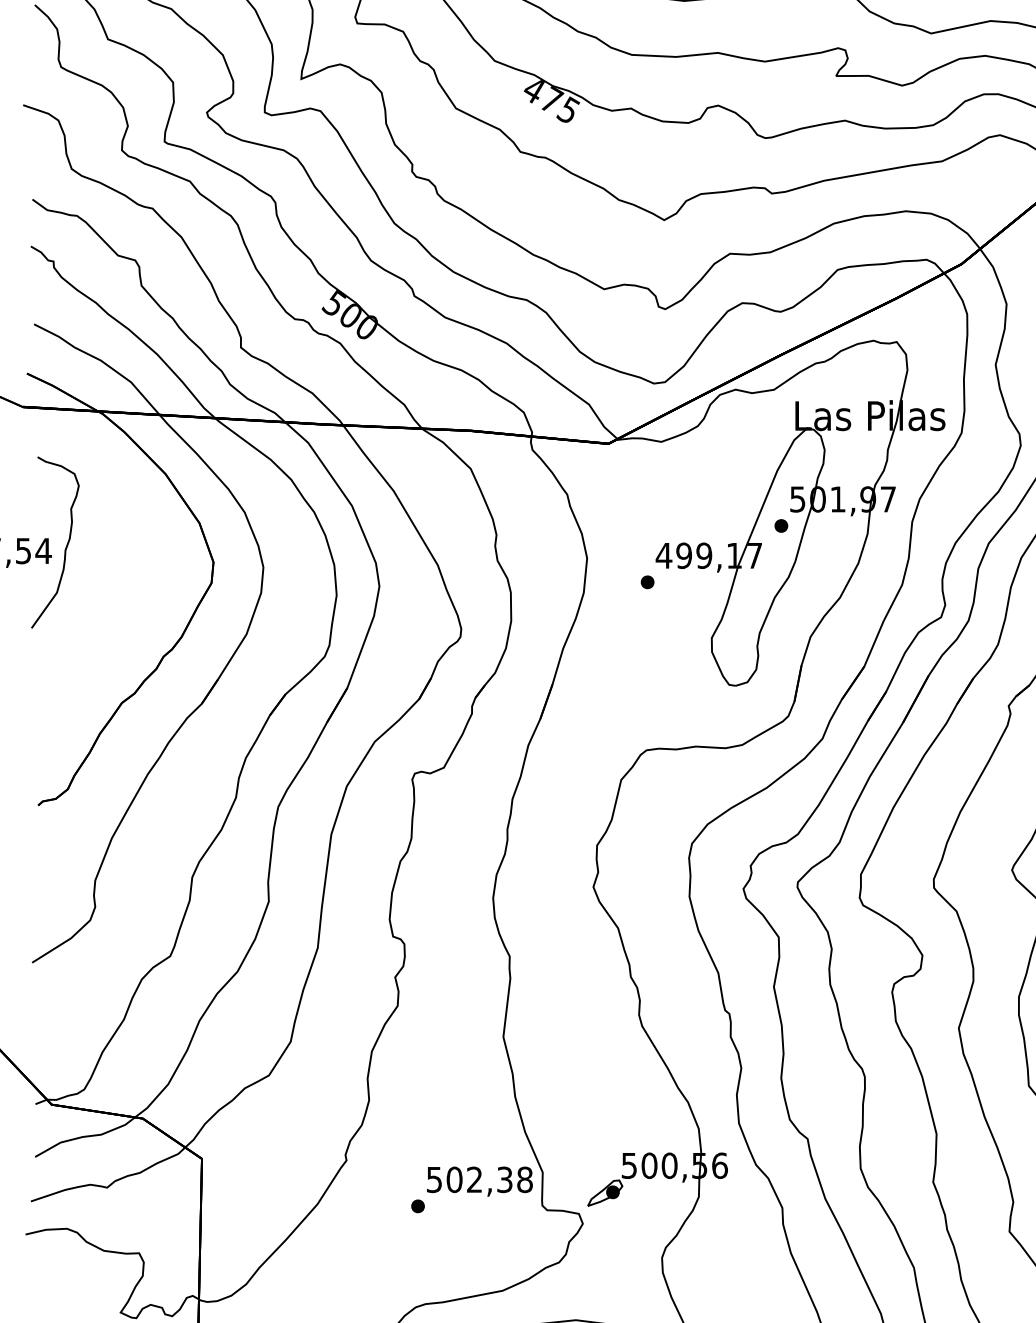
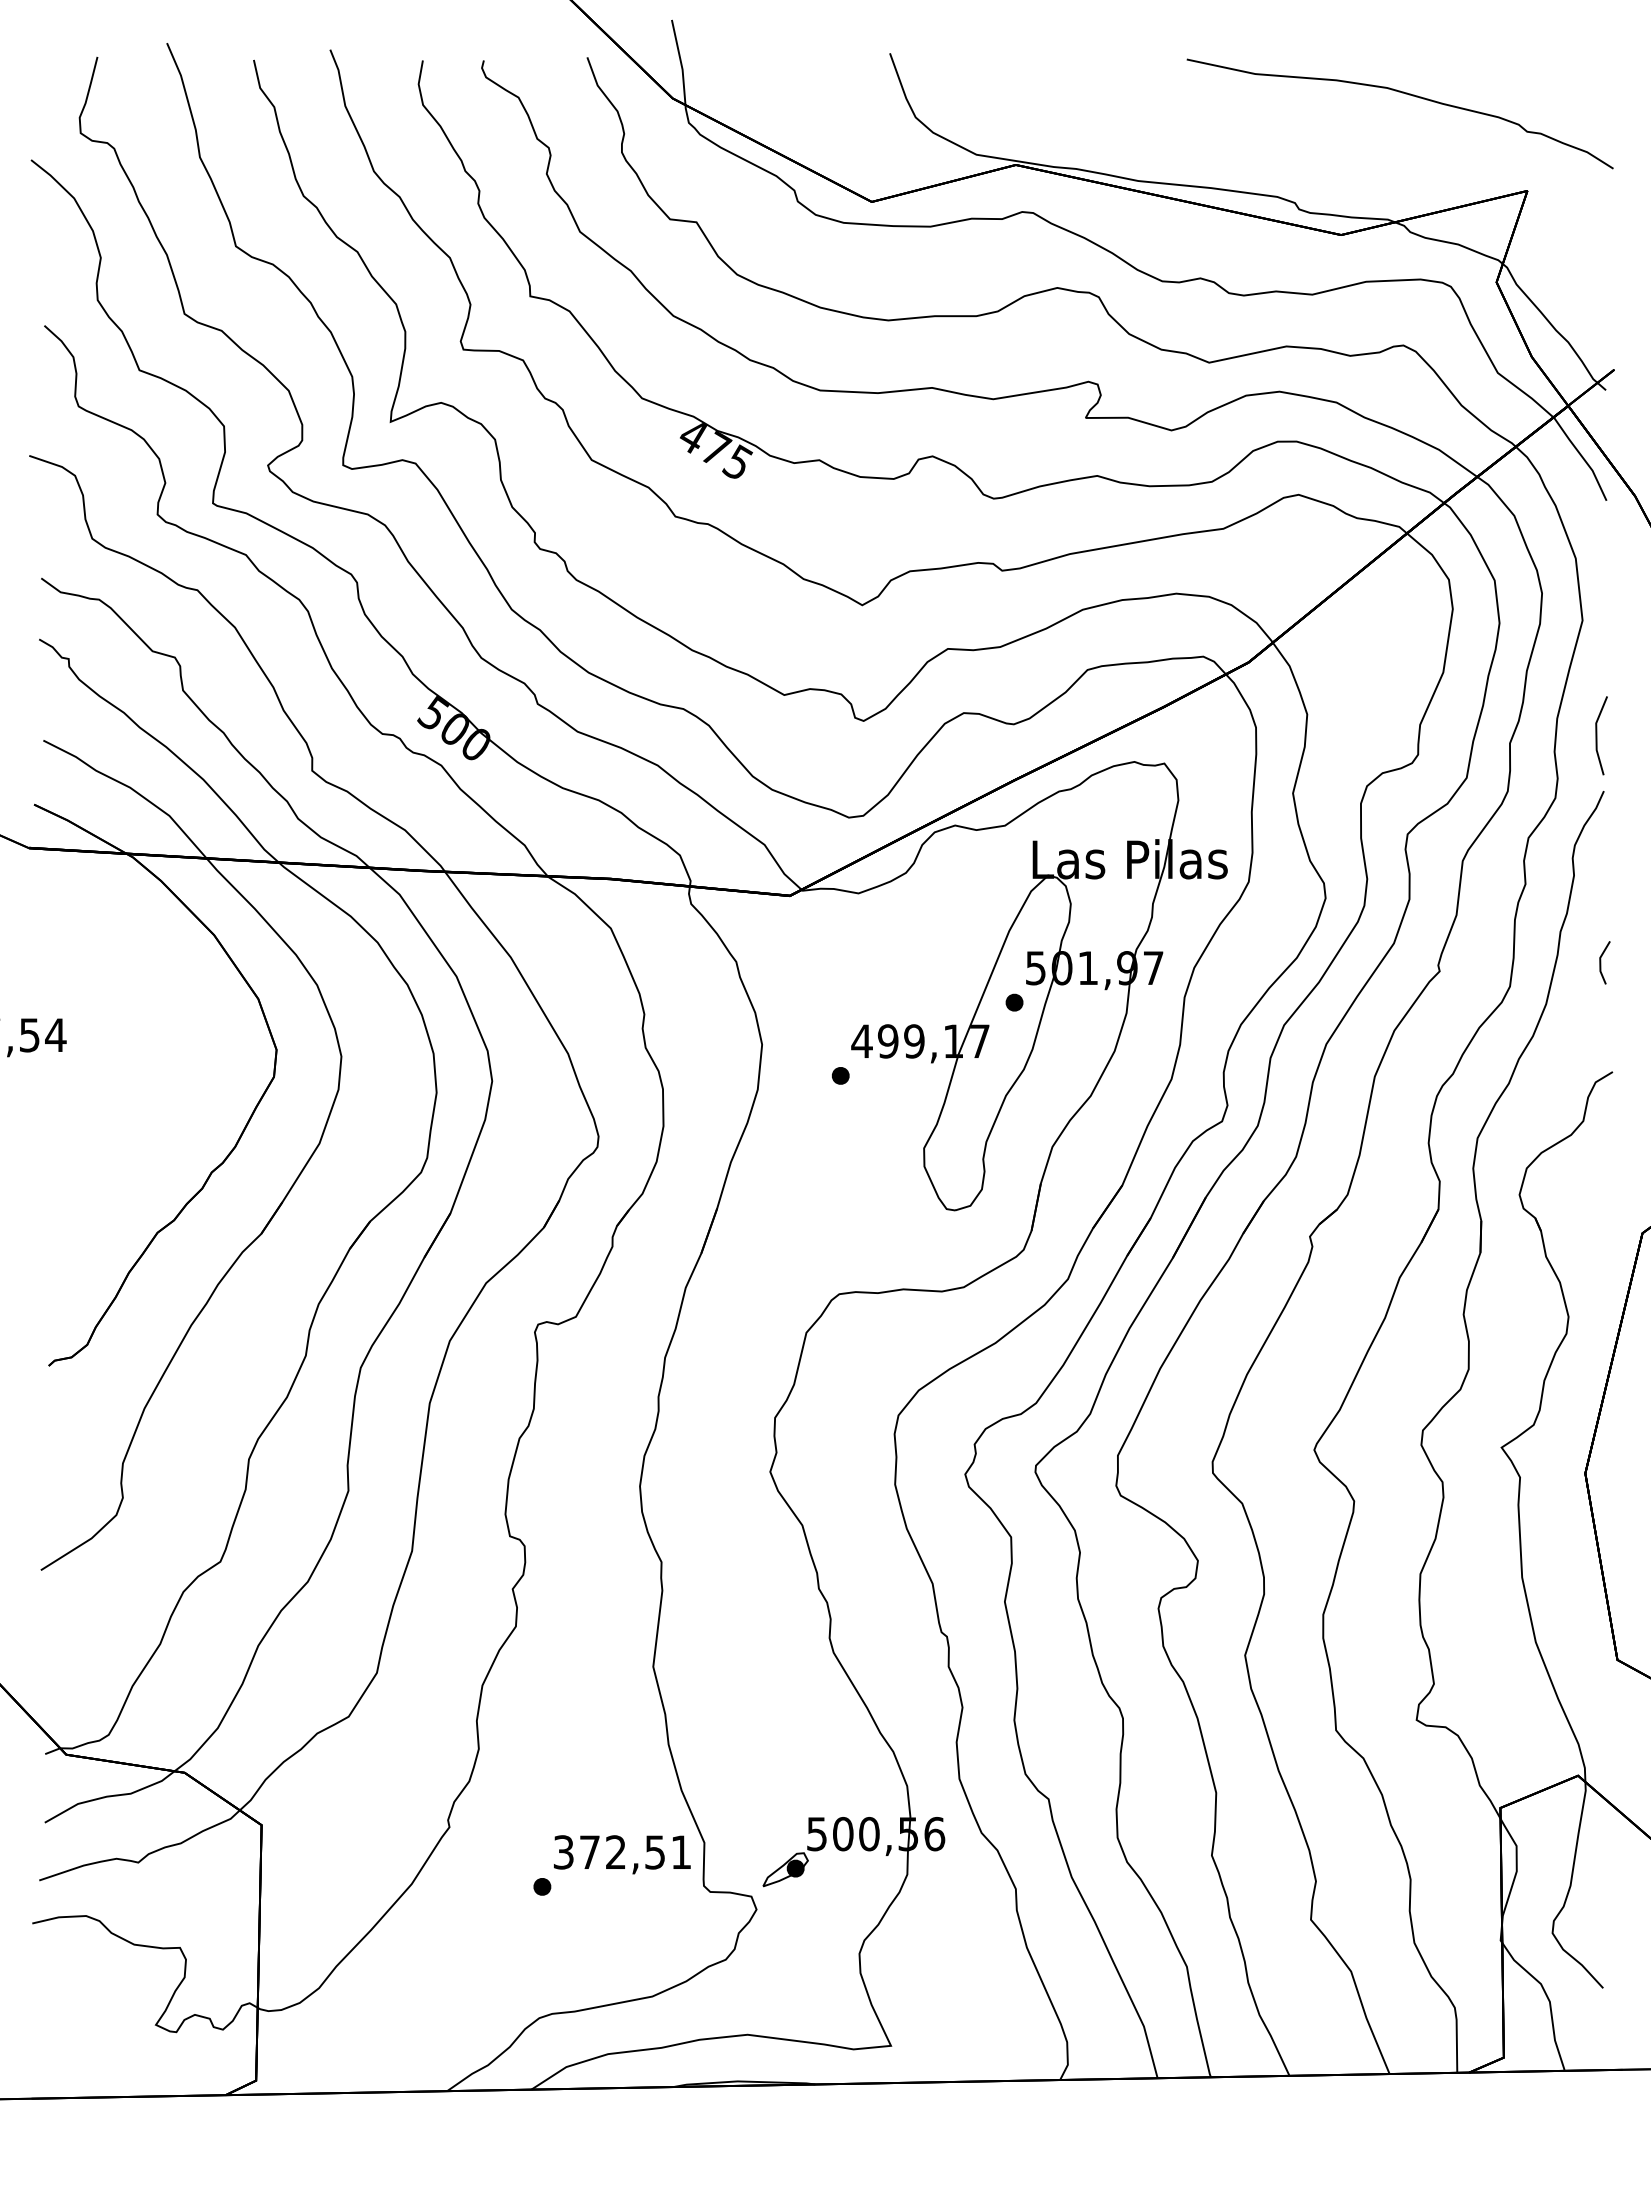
part: (66, 545) -> (85, 1027), removed
text: (479, 1179) -> (622, 1852), 502,38 -> 372,51

